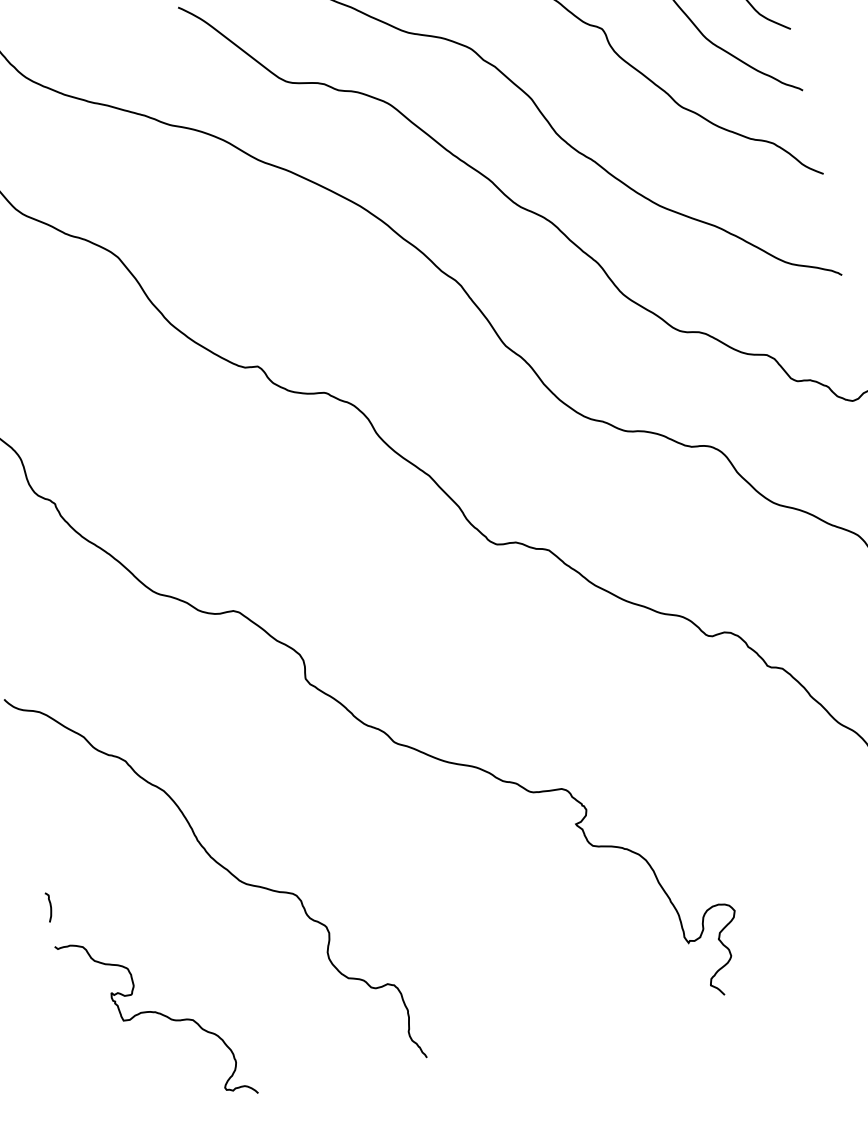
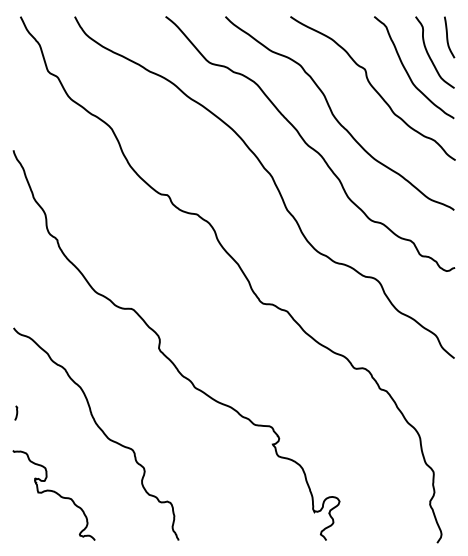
curve: (49, 905) -> (16, 412), moved

